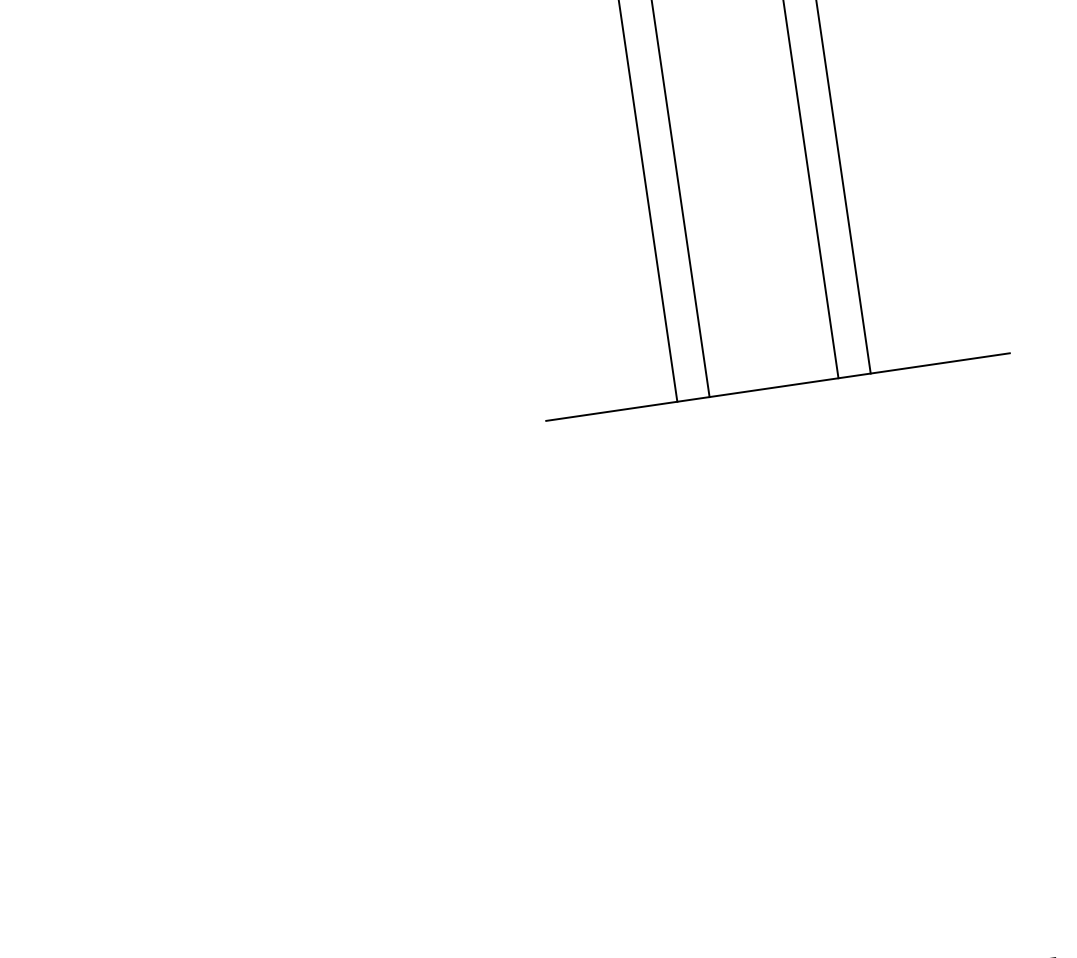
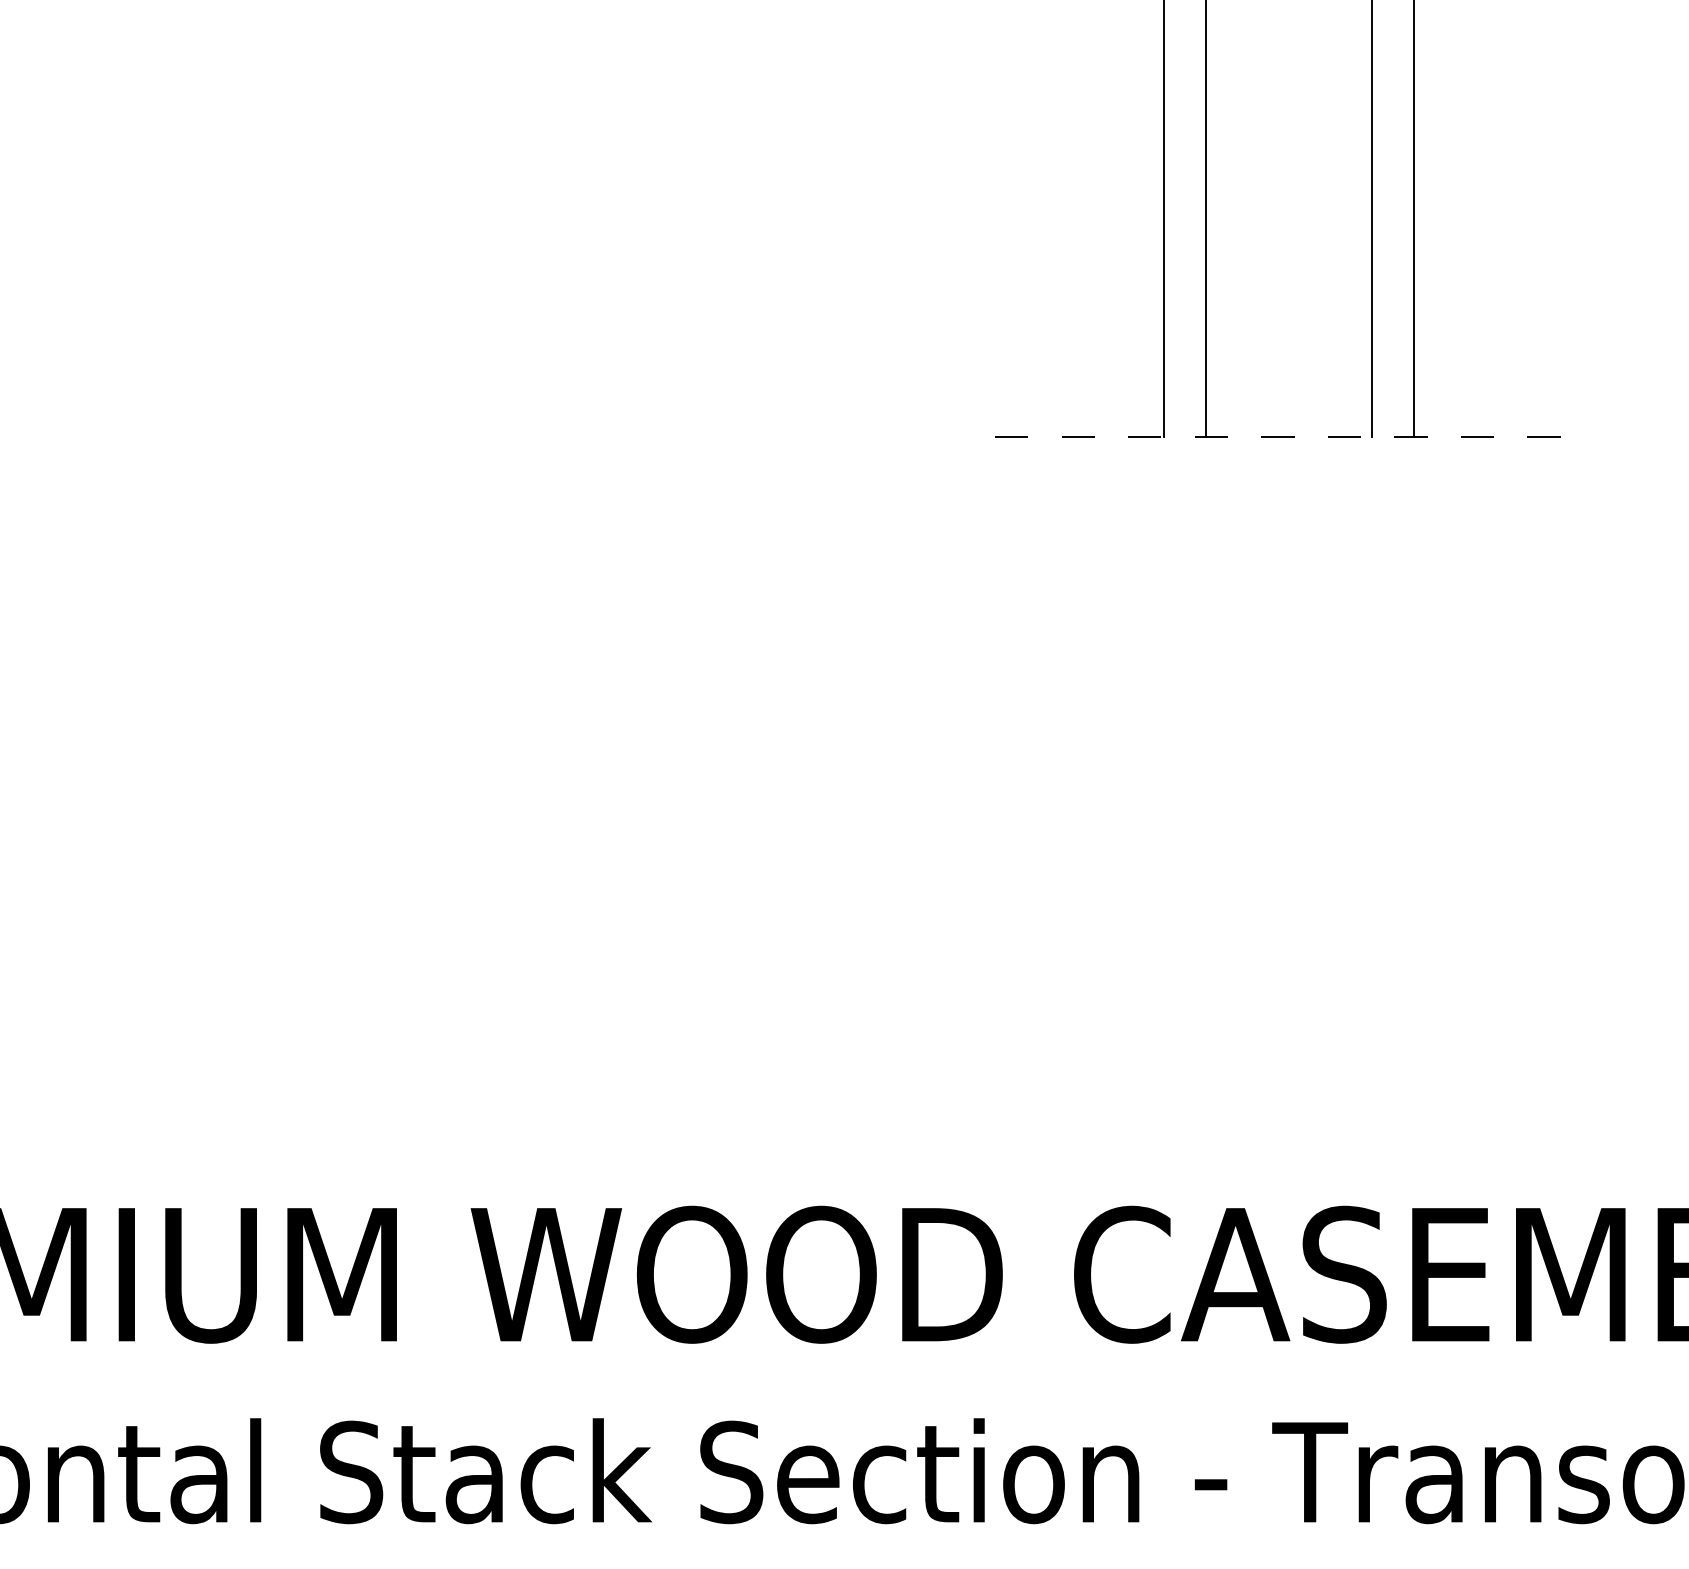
line: (778, 386) -> (1294, 436), solid -> dashed

